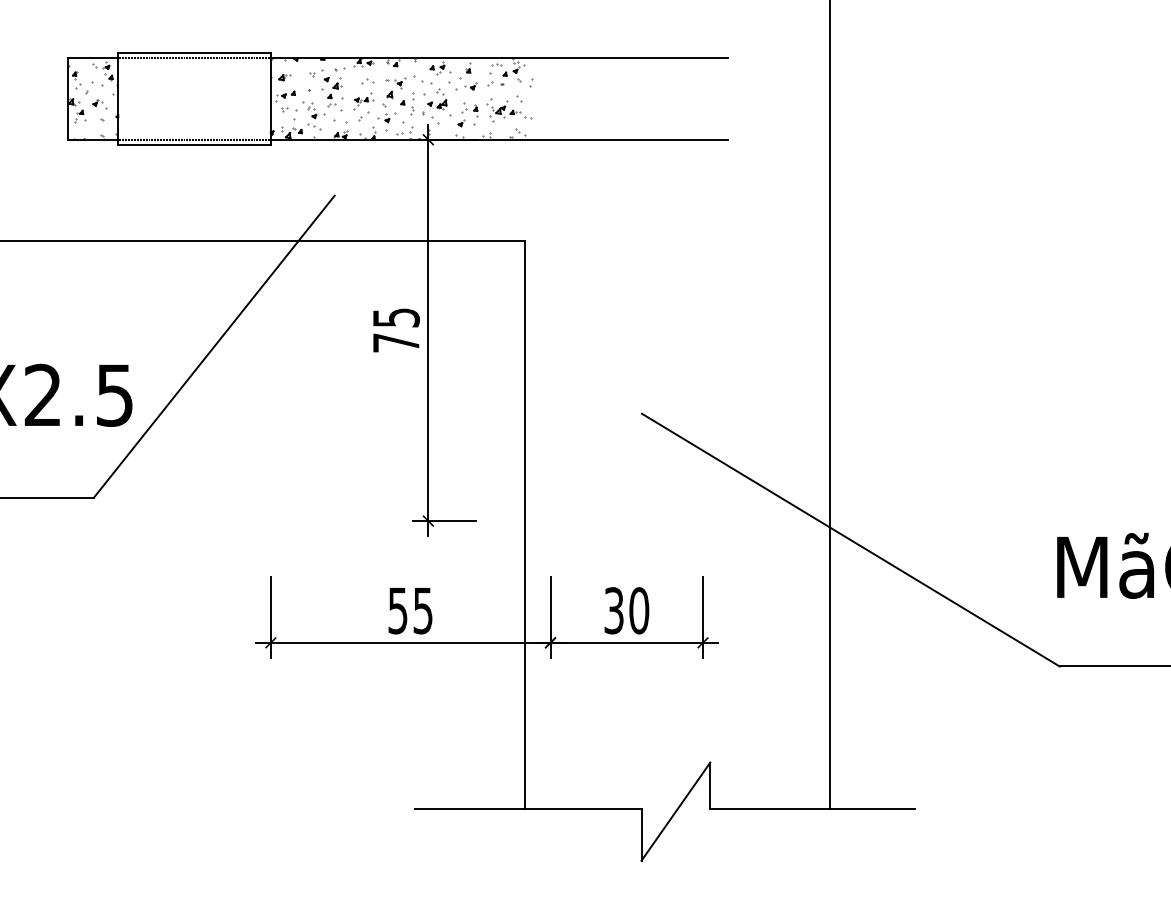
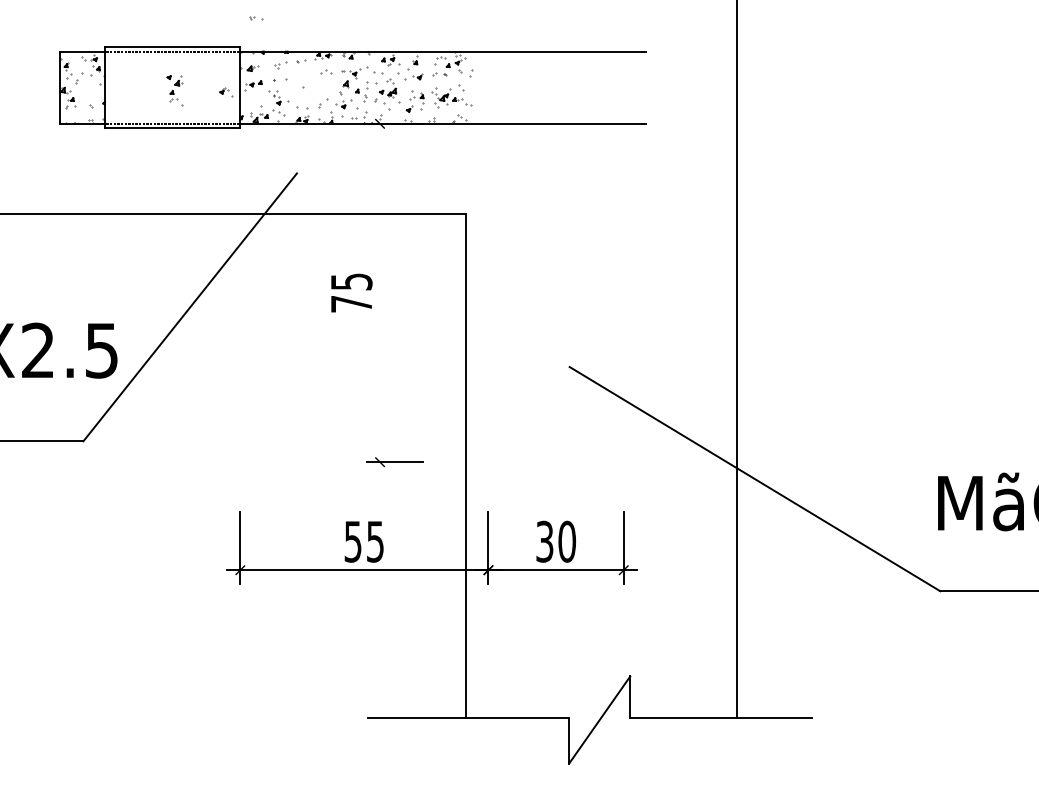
part: (332, 94) -> (174, 90), moved
part: (363, 101) -> (322, 89), removed
part: (99, 104) -> (225, 92), moved
part: (289, 109) -> (256, 18), moved
line: (428, 330) -> (380, 293), removed

